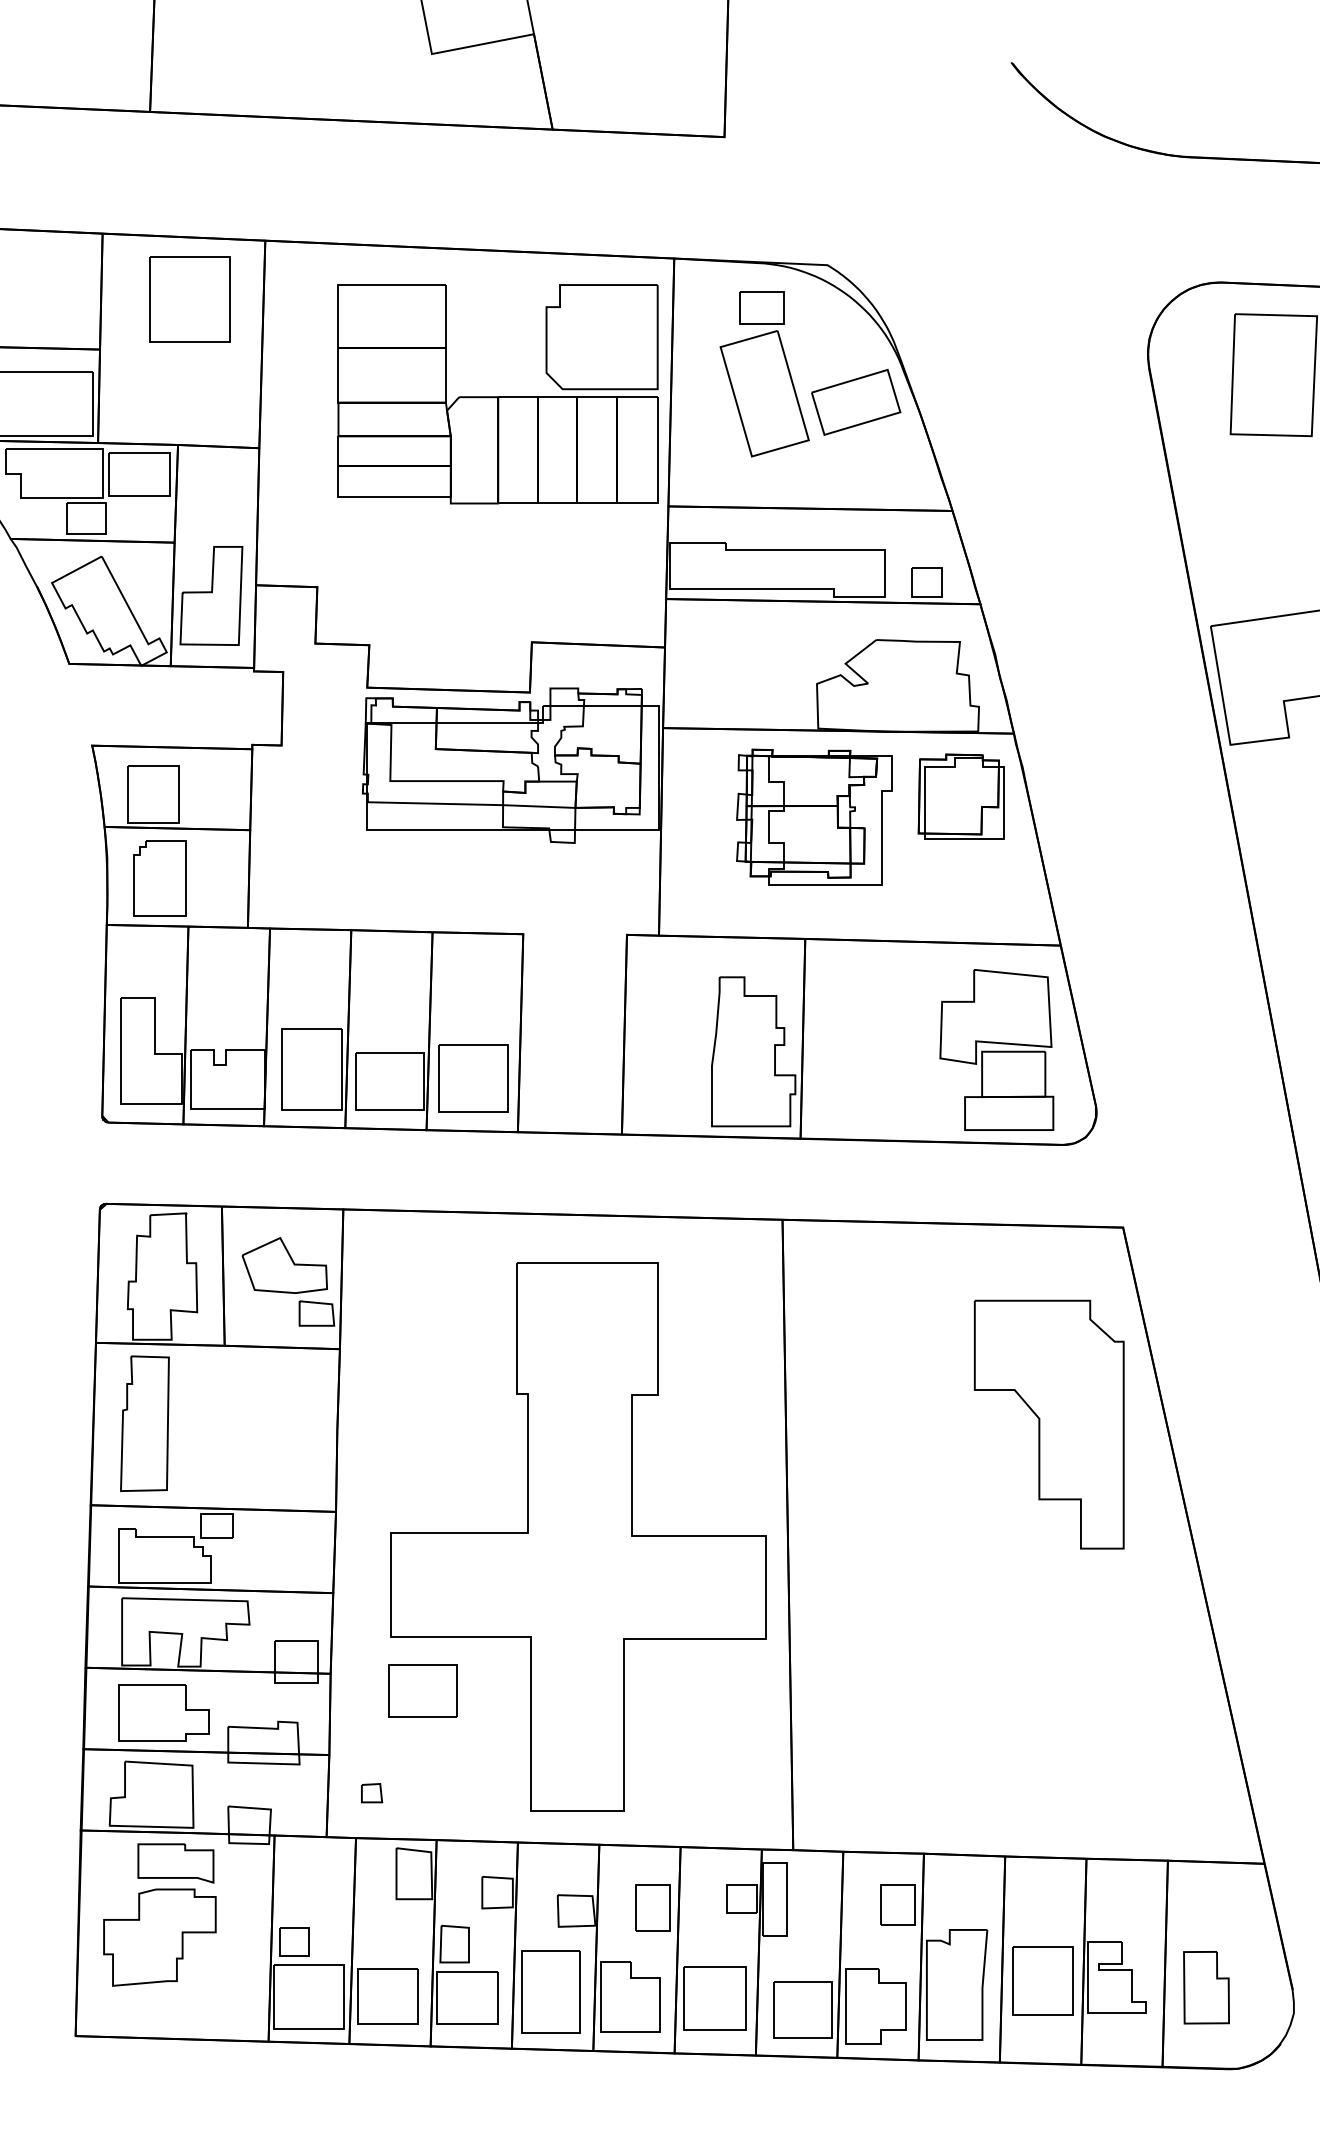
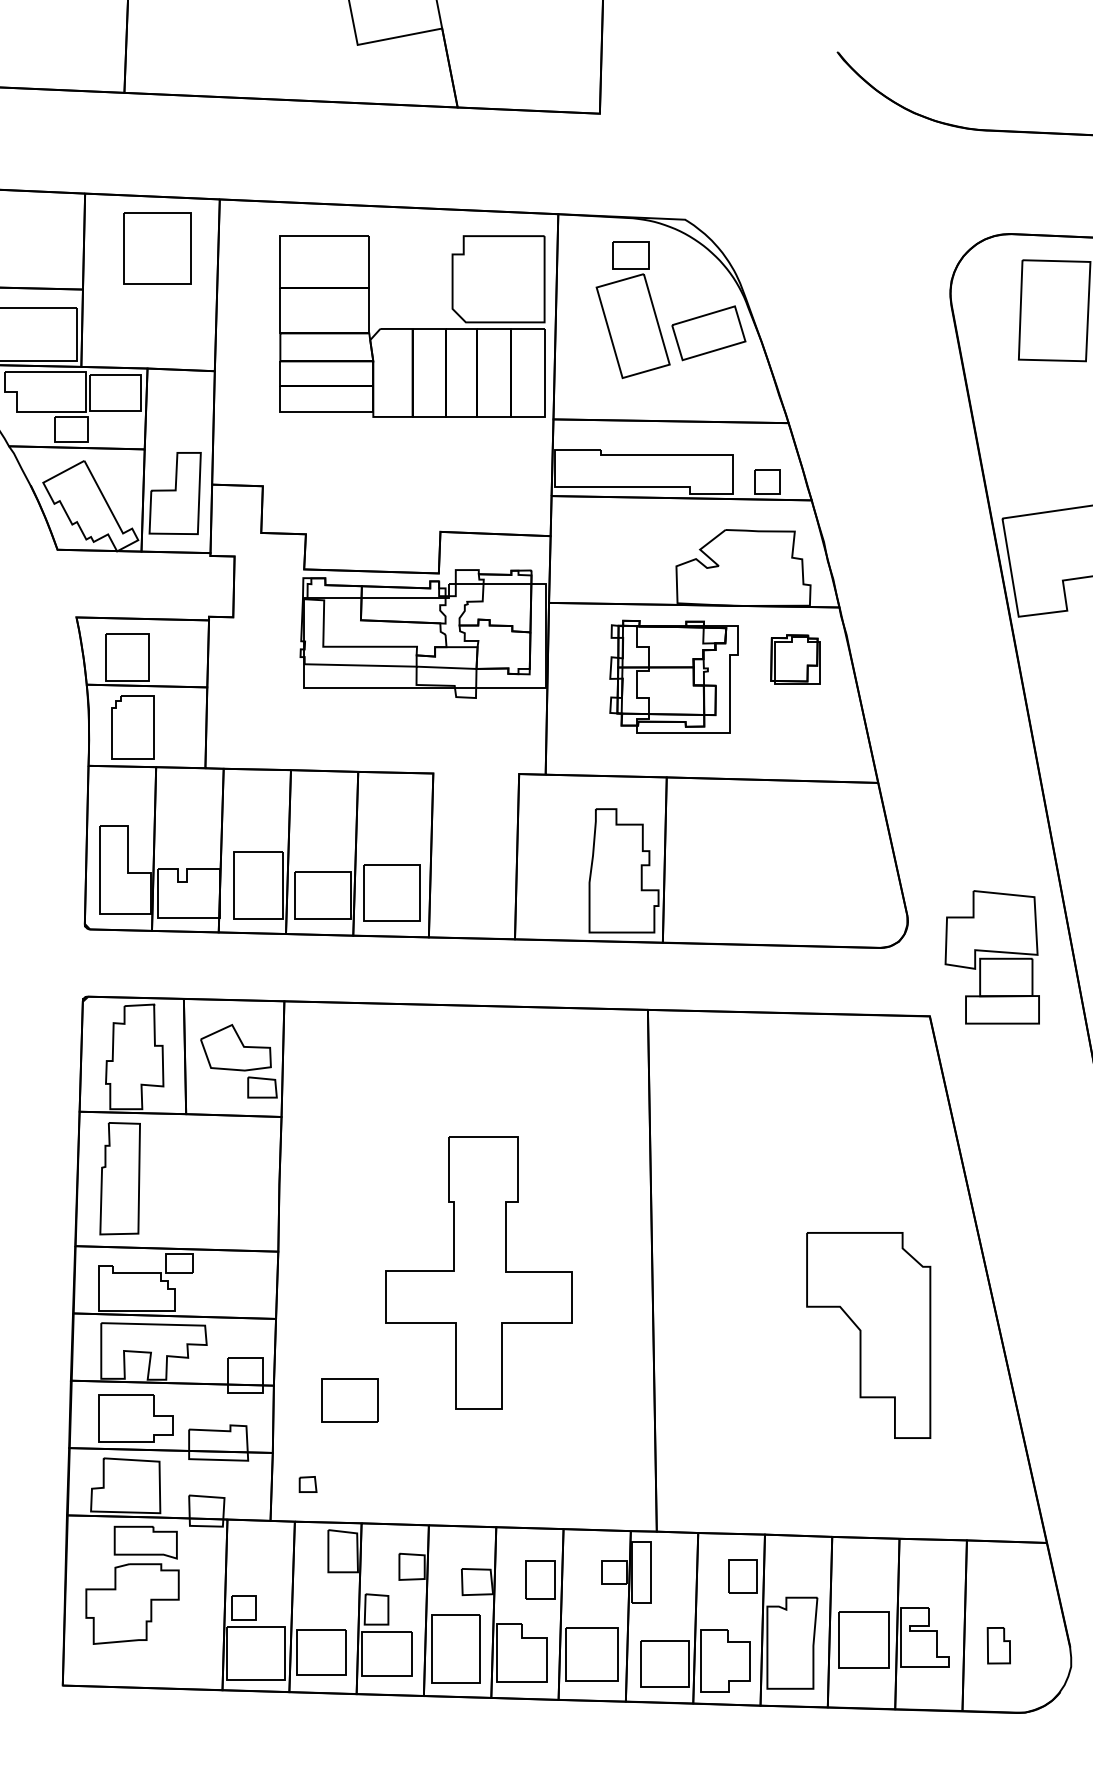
part: (960, 796) -> (795, 659), size x0.7
part: (995, 1050) -> (991, 957), moved
part: (1049, 1424) -> (868, 1335), moved
part: (577, 1537) -> (478, 1272), size x0.6
part: (1206, 1987) -> (998, 1645), size x0.6

